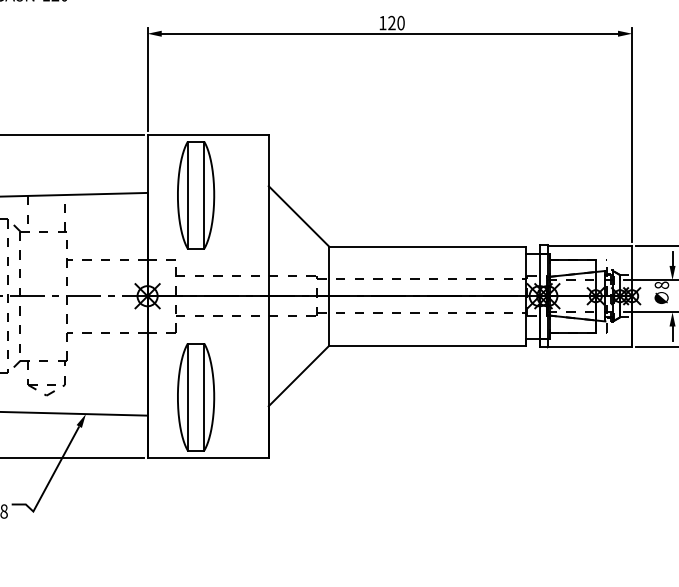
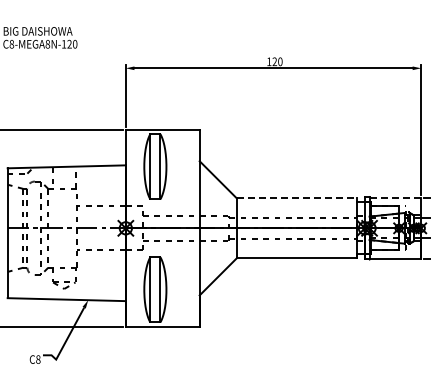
line: (589, 245) -> (395, 197), solid -> dashed
line: (429, 247) -> (297, 198), solid -> dashed

